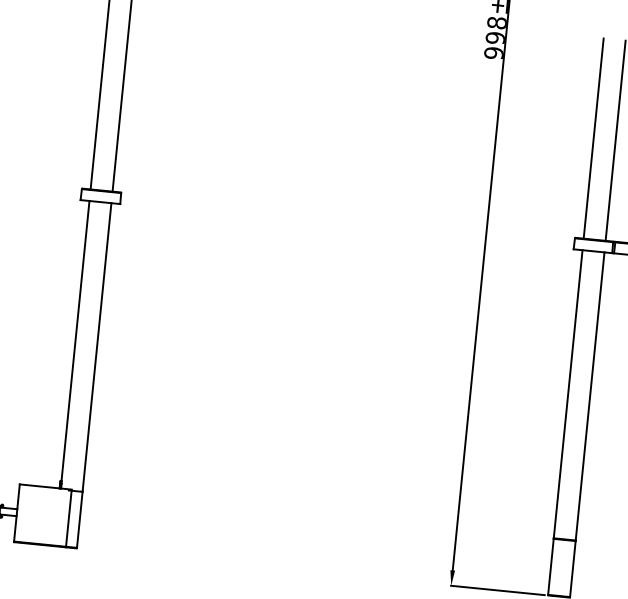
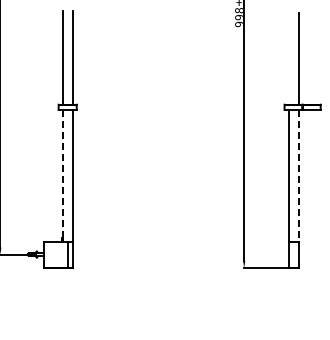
line: (593, 138) -> (288, 58), removed
line: (75, 342) -> (62, 174), solid -> dashed
line: (589, 397) -> (298, 176), solid -> dashed

